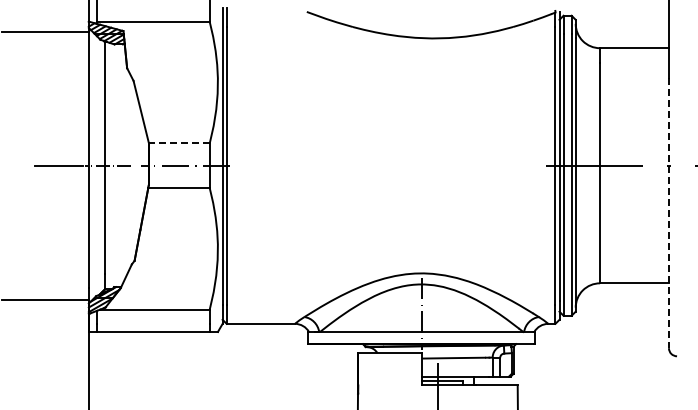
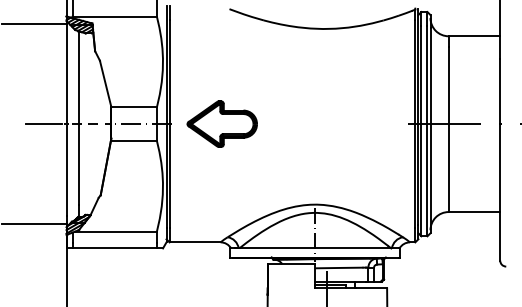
line: (178, 143) -> (133, 107), dashed -> solid
part: (296, 165) -> (221, 123), added
line: (668, 213) -> (499, 159), dashed -> solid

